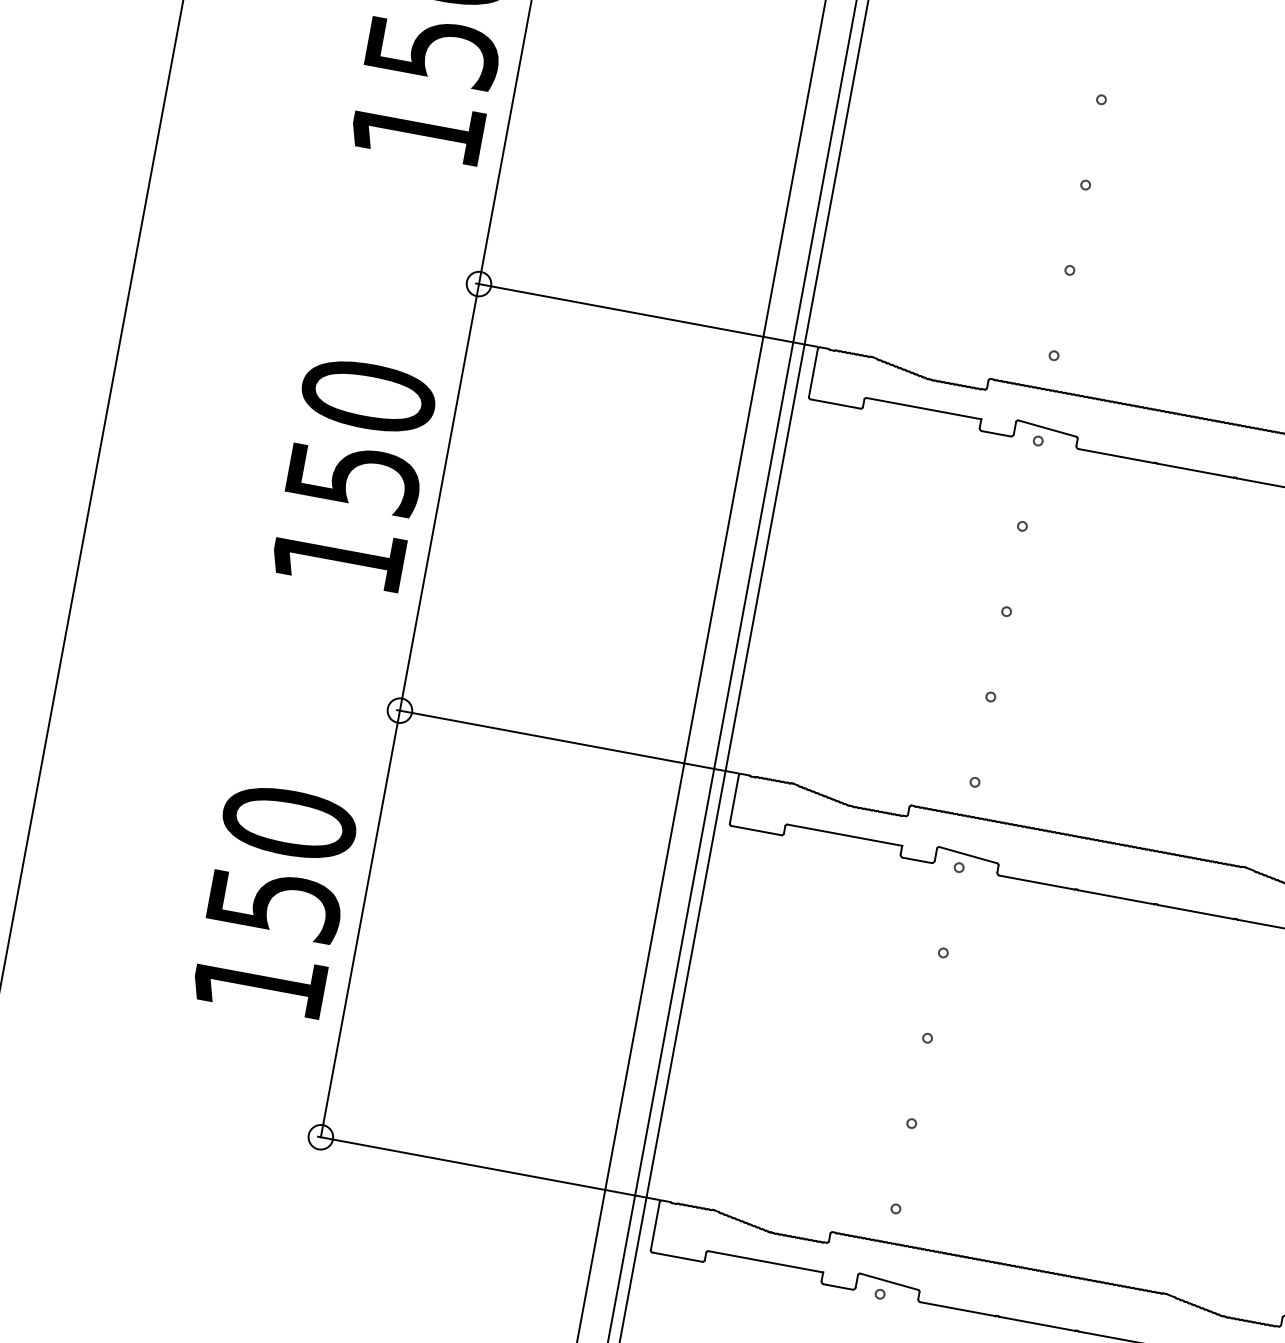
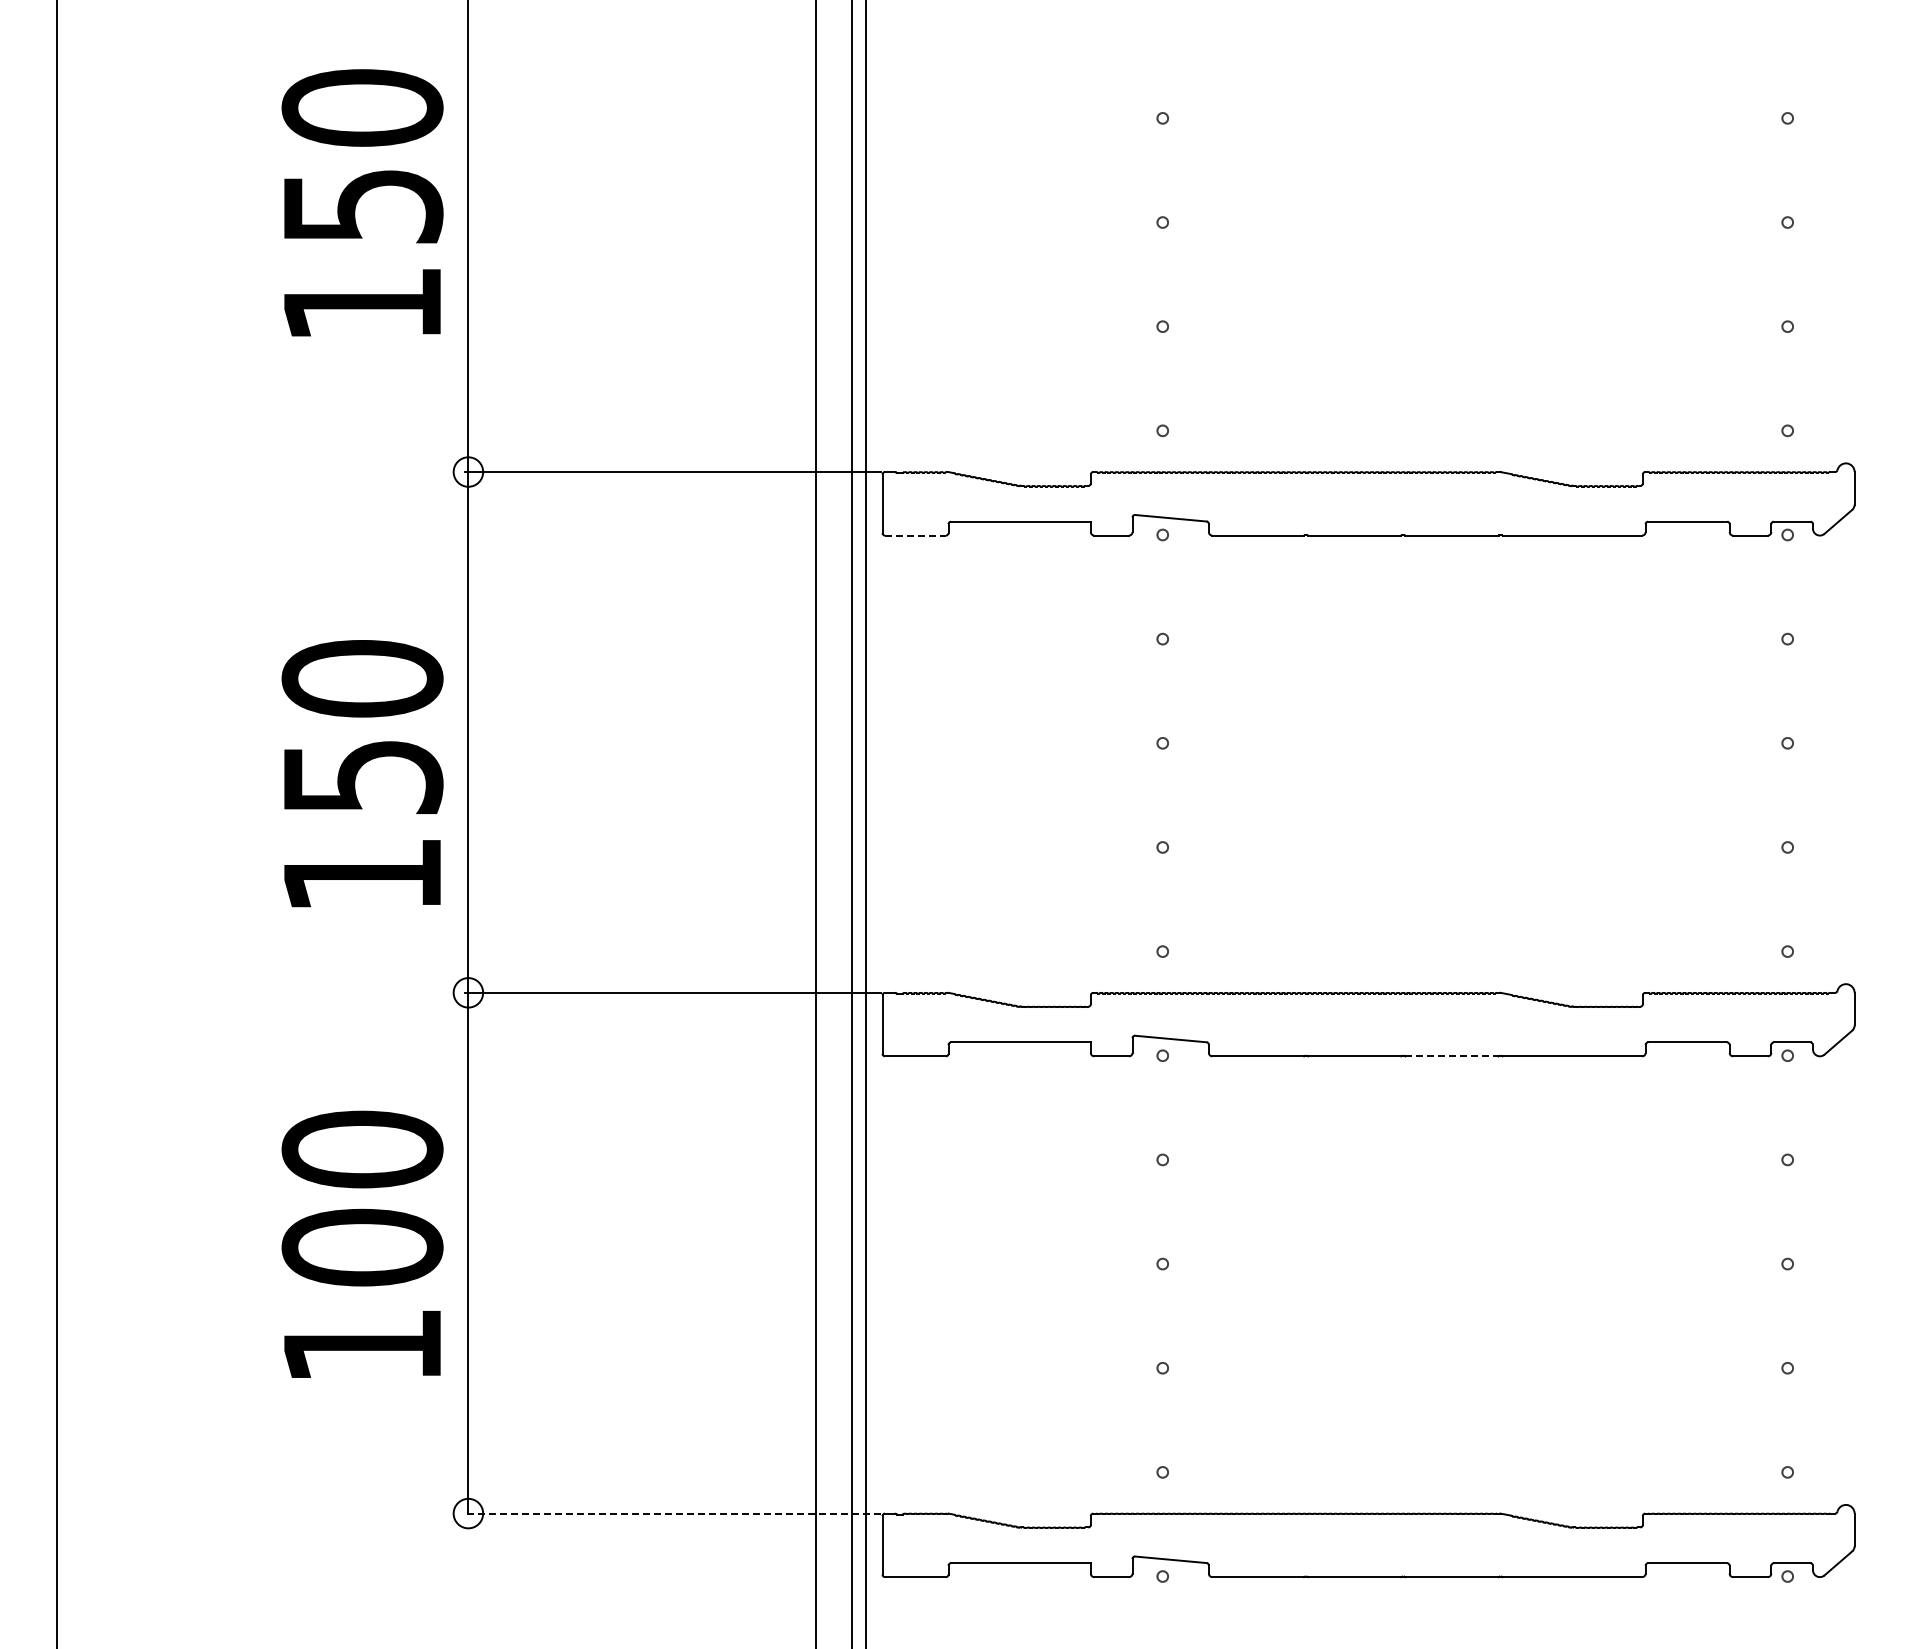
line: (835, 403) -> (915, 535), solid -> dashed
text: (354, 473) -> (362, 773), moved
text: (274, 903) -> (362, 1247), 150 -> 100
line: (1195, 912) -> (1451, 1056), solid -> dashed
line: (488, 1168) -> (672, 1513), solid -> dashed

